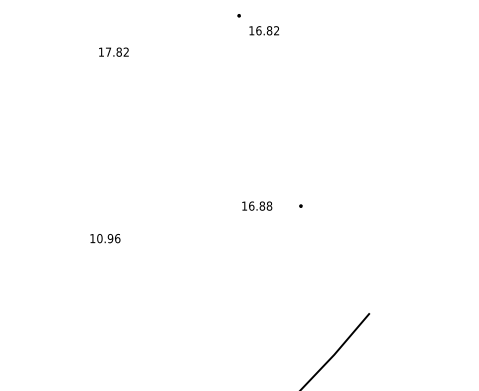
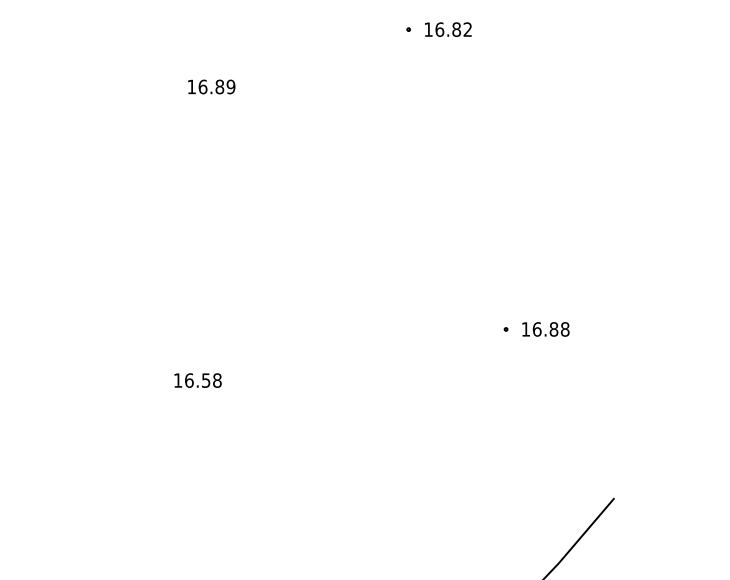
text: (263, 30) -> (447, 29), moved
text: (117, 51) -> (217, 85), 17.82 -> 16.89
text: (257, 205) -> (546, 328), moved
text: (108, 238) -> (202, 380), 10.96 -> 16.58

